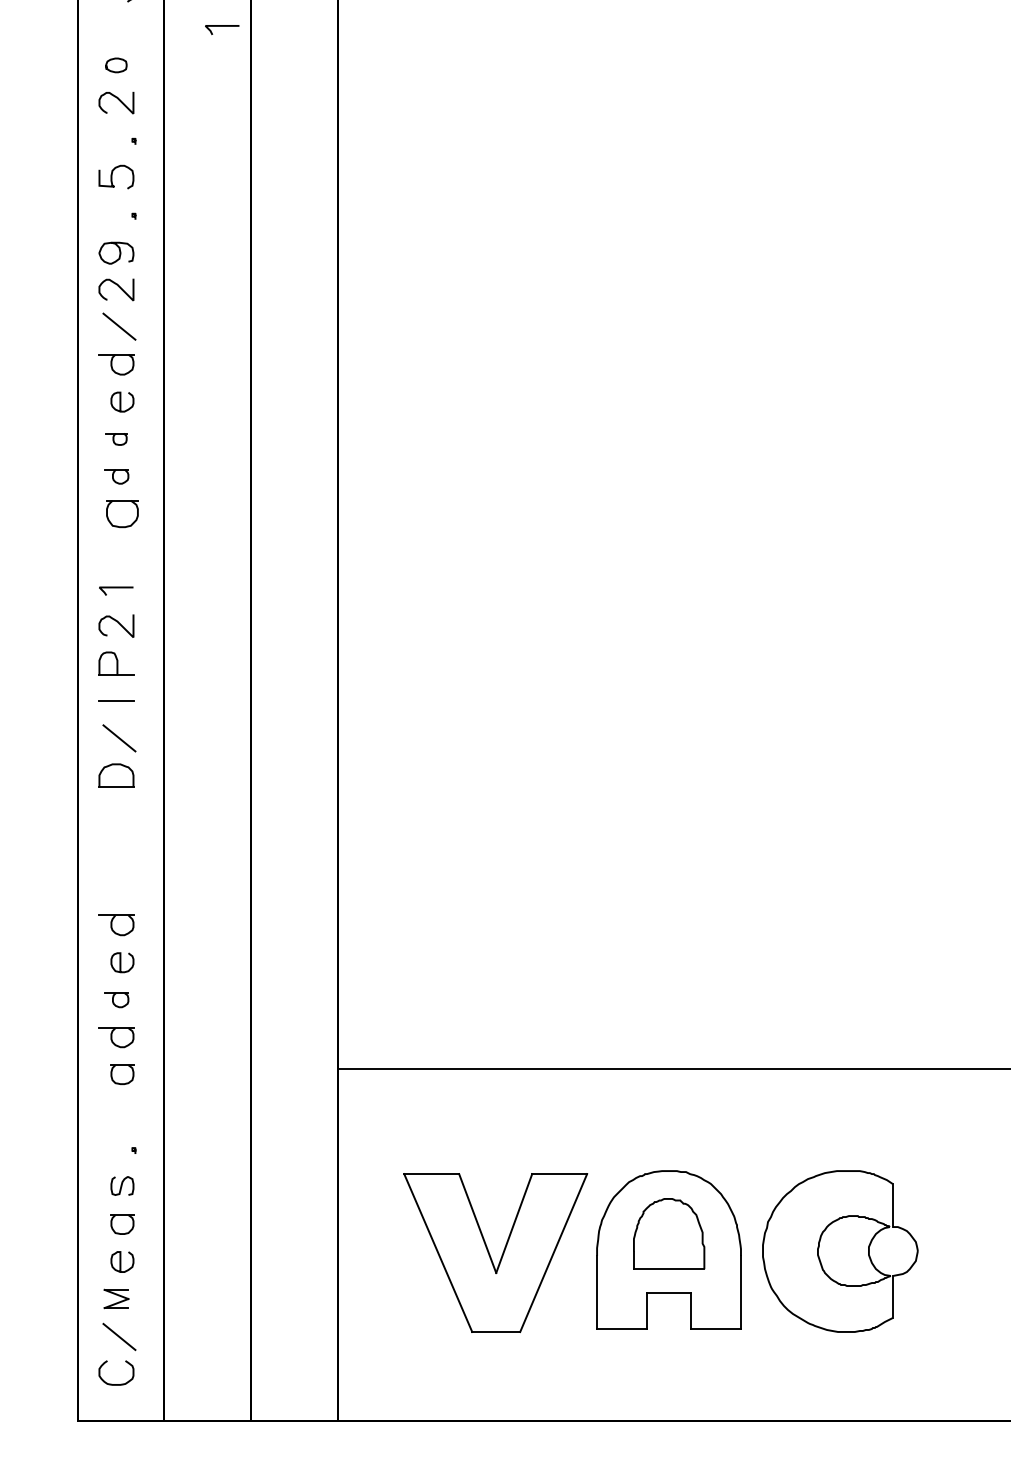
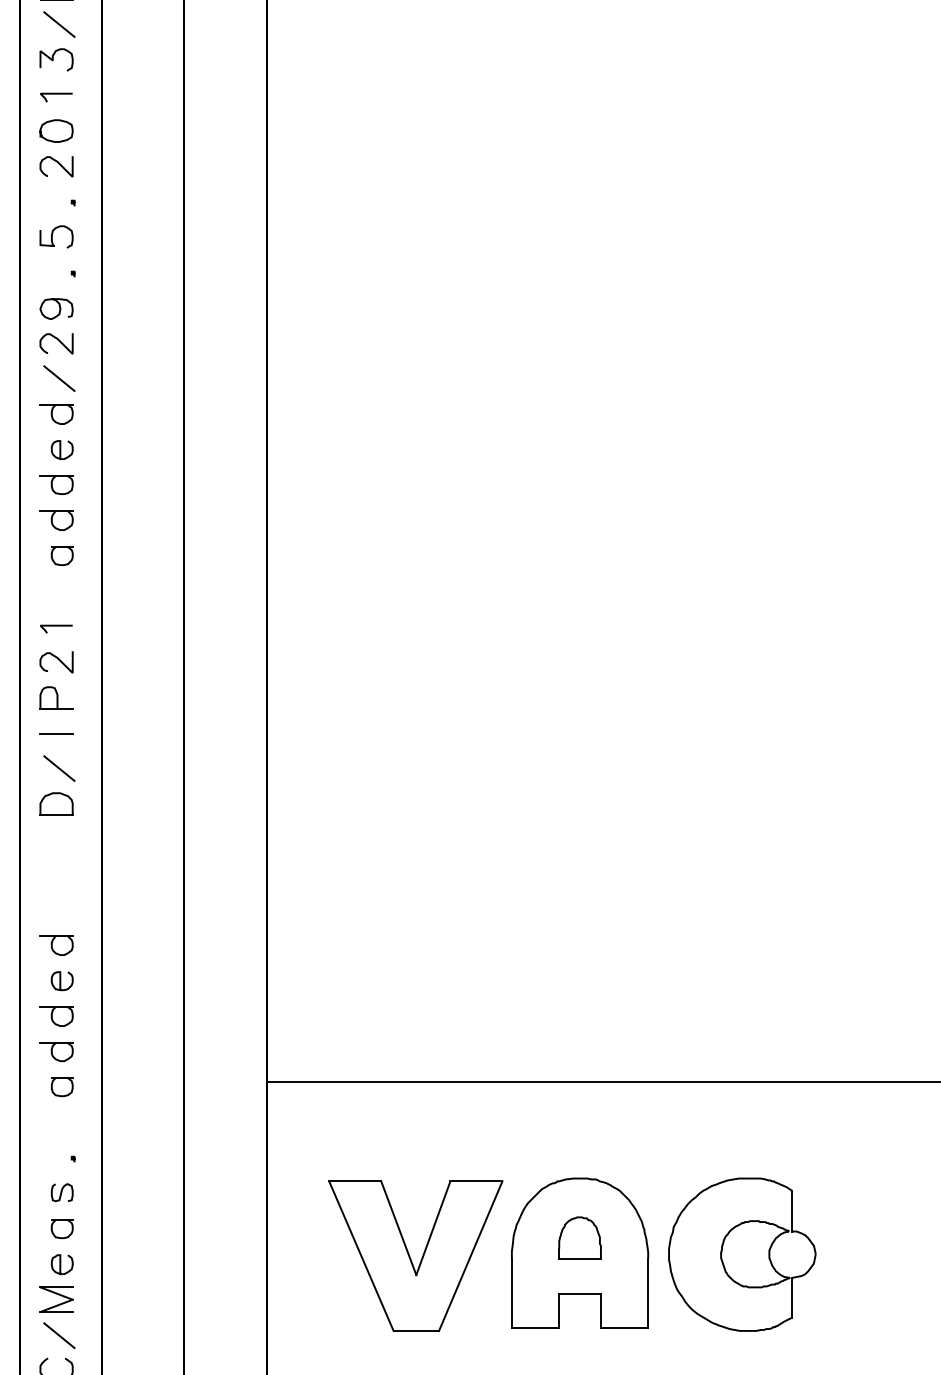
curve: (222, 26) -> (56, 94), moved
part: (116, 65) -> (56, 131), size x1.67
part: (116, 439) -> (56, 485), size x1.67
part: (116, 476) -> (56, 520), size x1.43
part: (122, 514) -> (62, 556), size x0.71
part: (116, 1000) -> (56, 1016), size x1.43
part: (668, 1233) -> (579, 1237), size x0.62
part: (116, 1298) -> (56, 1299), size x1.43

